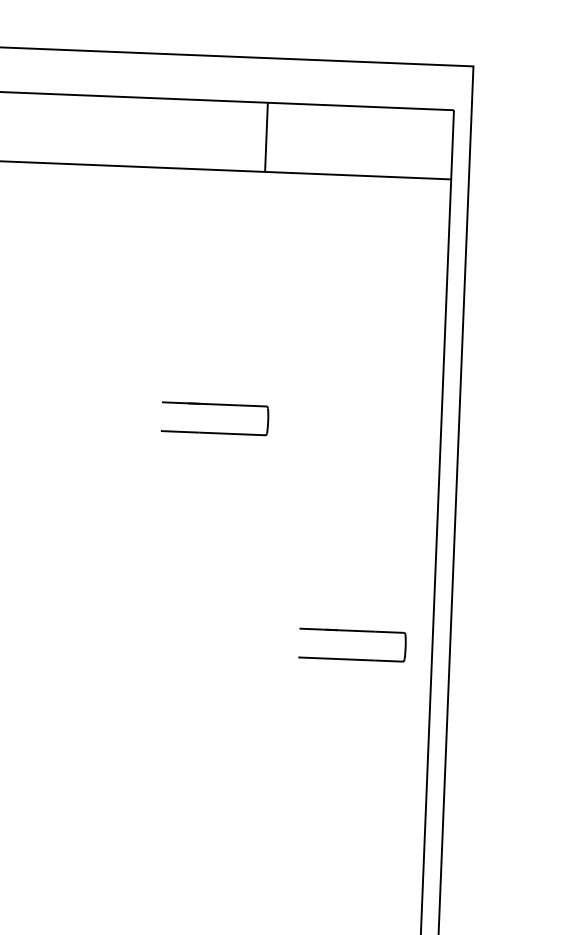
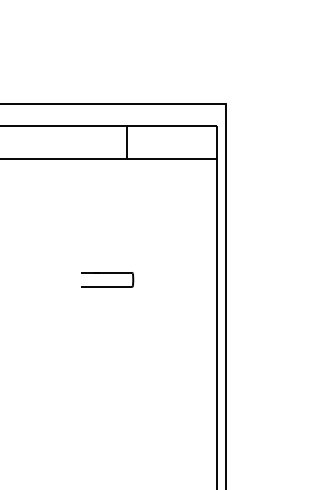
part: (352, 644) -> (178, 386), removed

